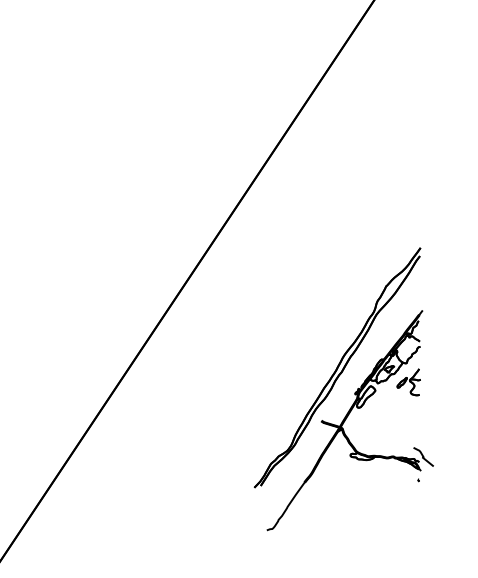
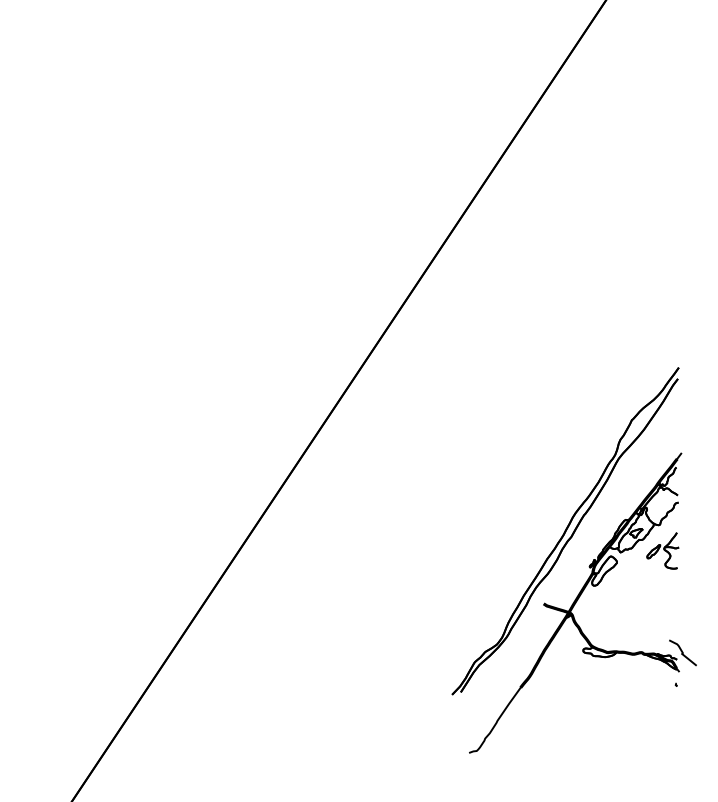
part: (334, 384) -> (561, 553), moved

